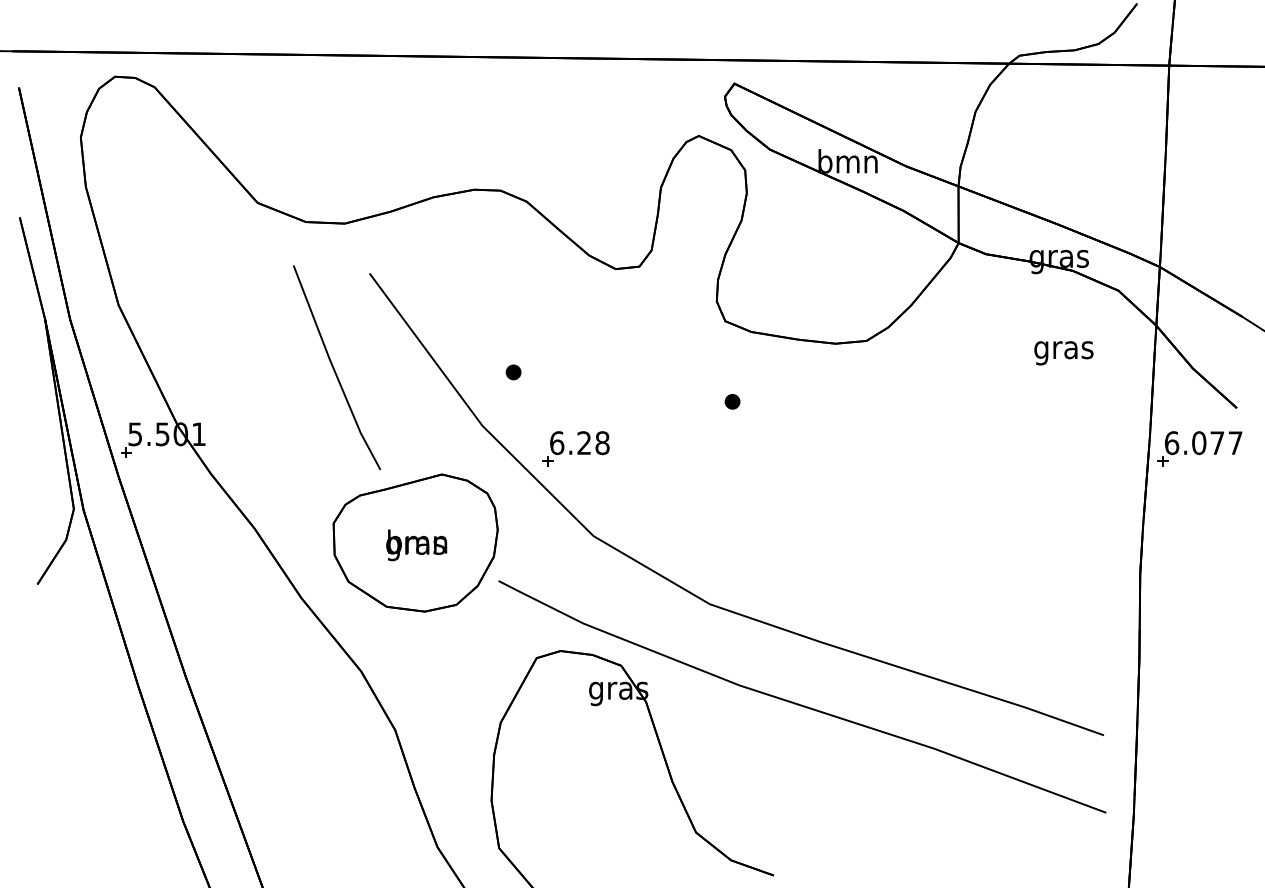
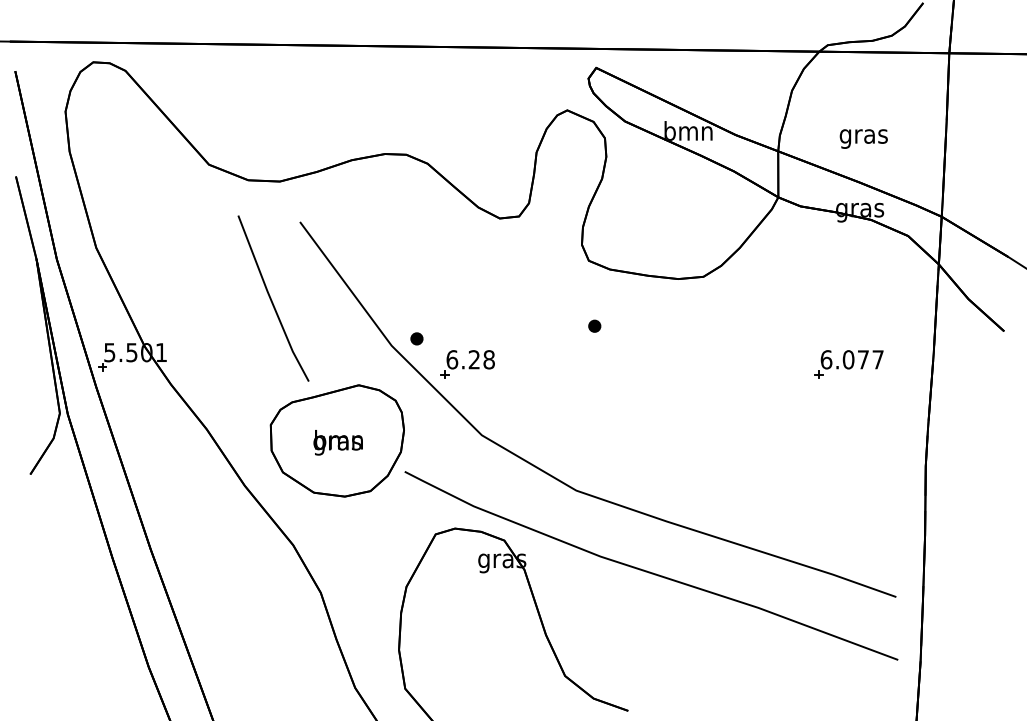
text: (1063, 353) -> (863, 139), moved
part: (513, 372) -> (416, 338), moved
part: (1199, 448) -> (848, 364), moved

